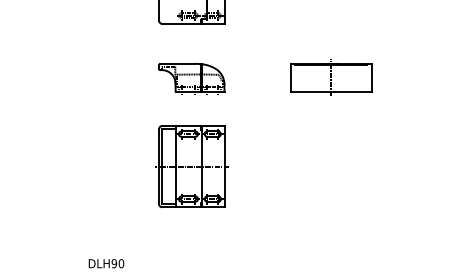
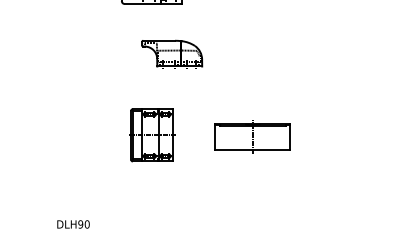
part: (331, 77) -> (252, 136), moved
part: (191, 78) -> (171, 54), moved
part: (191, 166) -> (151, 135), size x0.7

